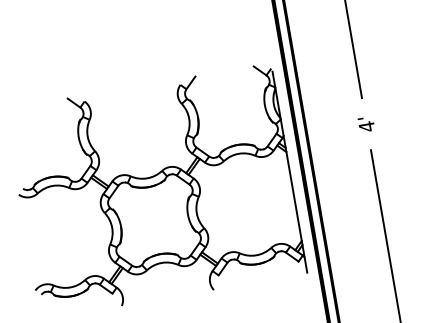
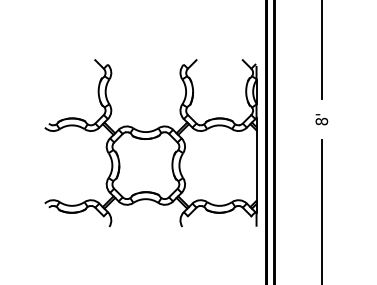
text: (366, 126) -> (321, 121), 4' -> 8'

